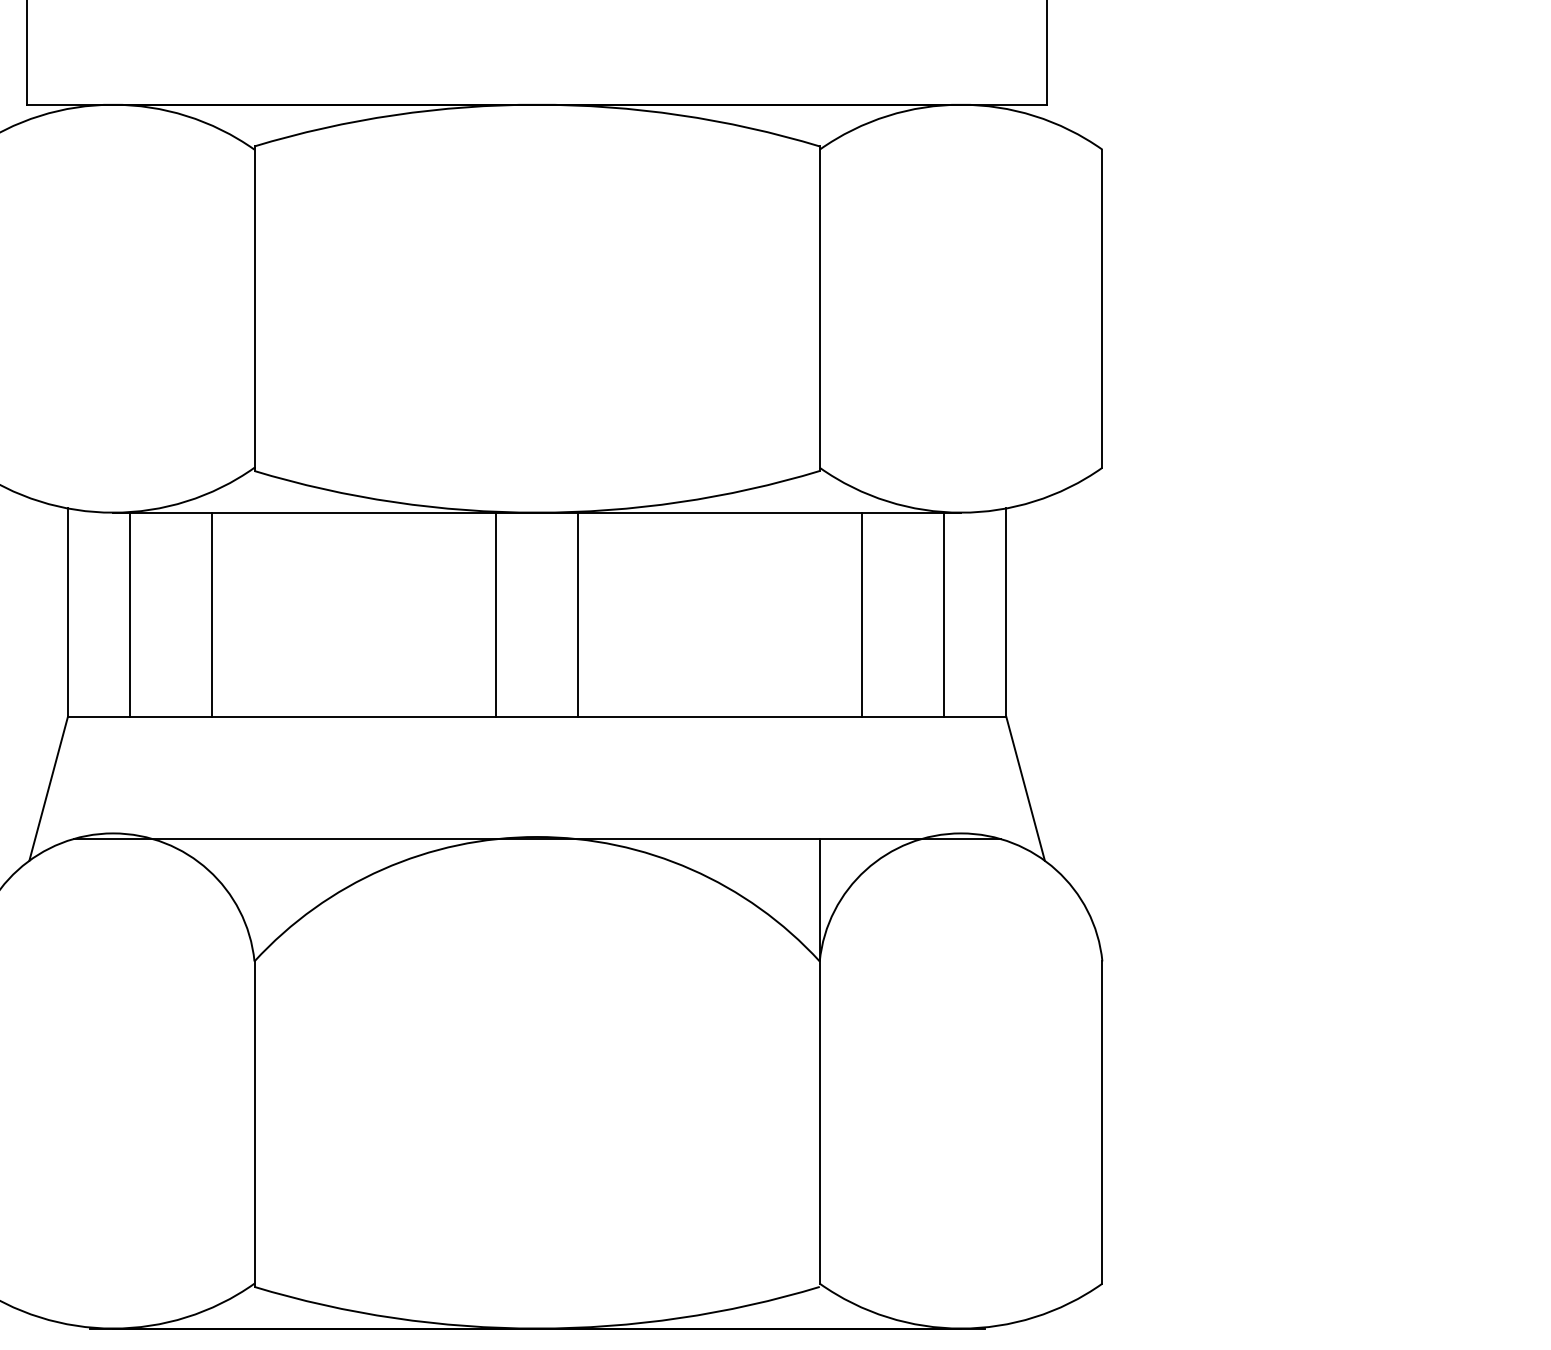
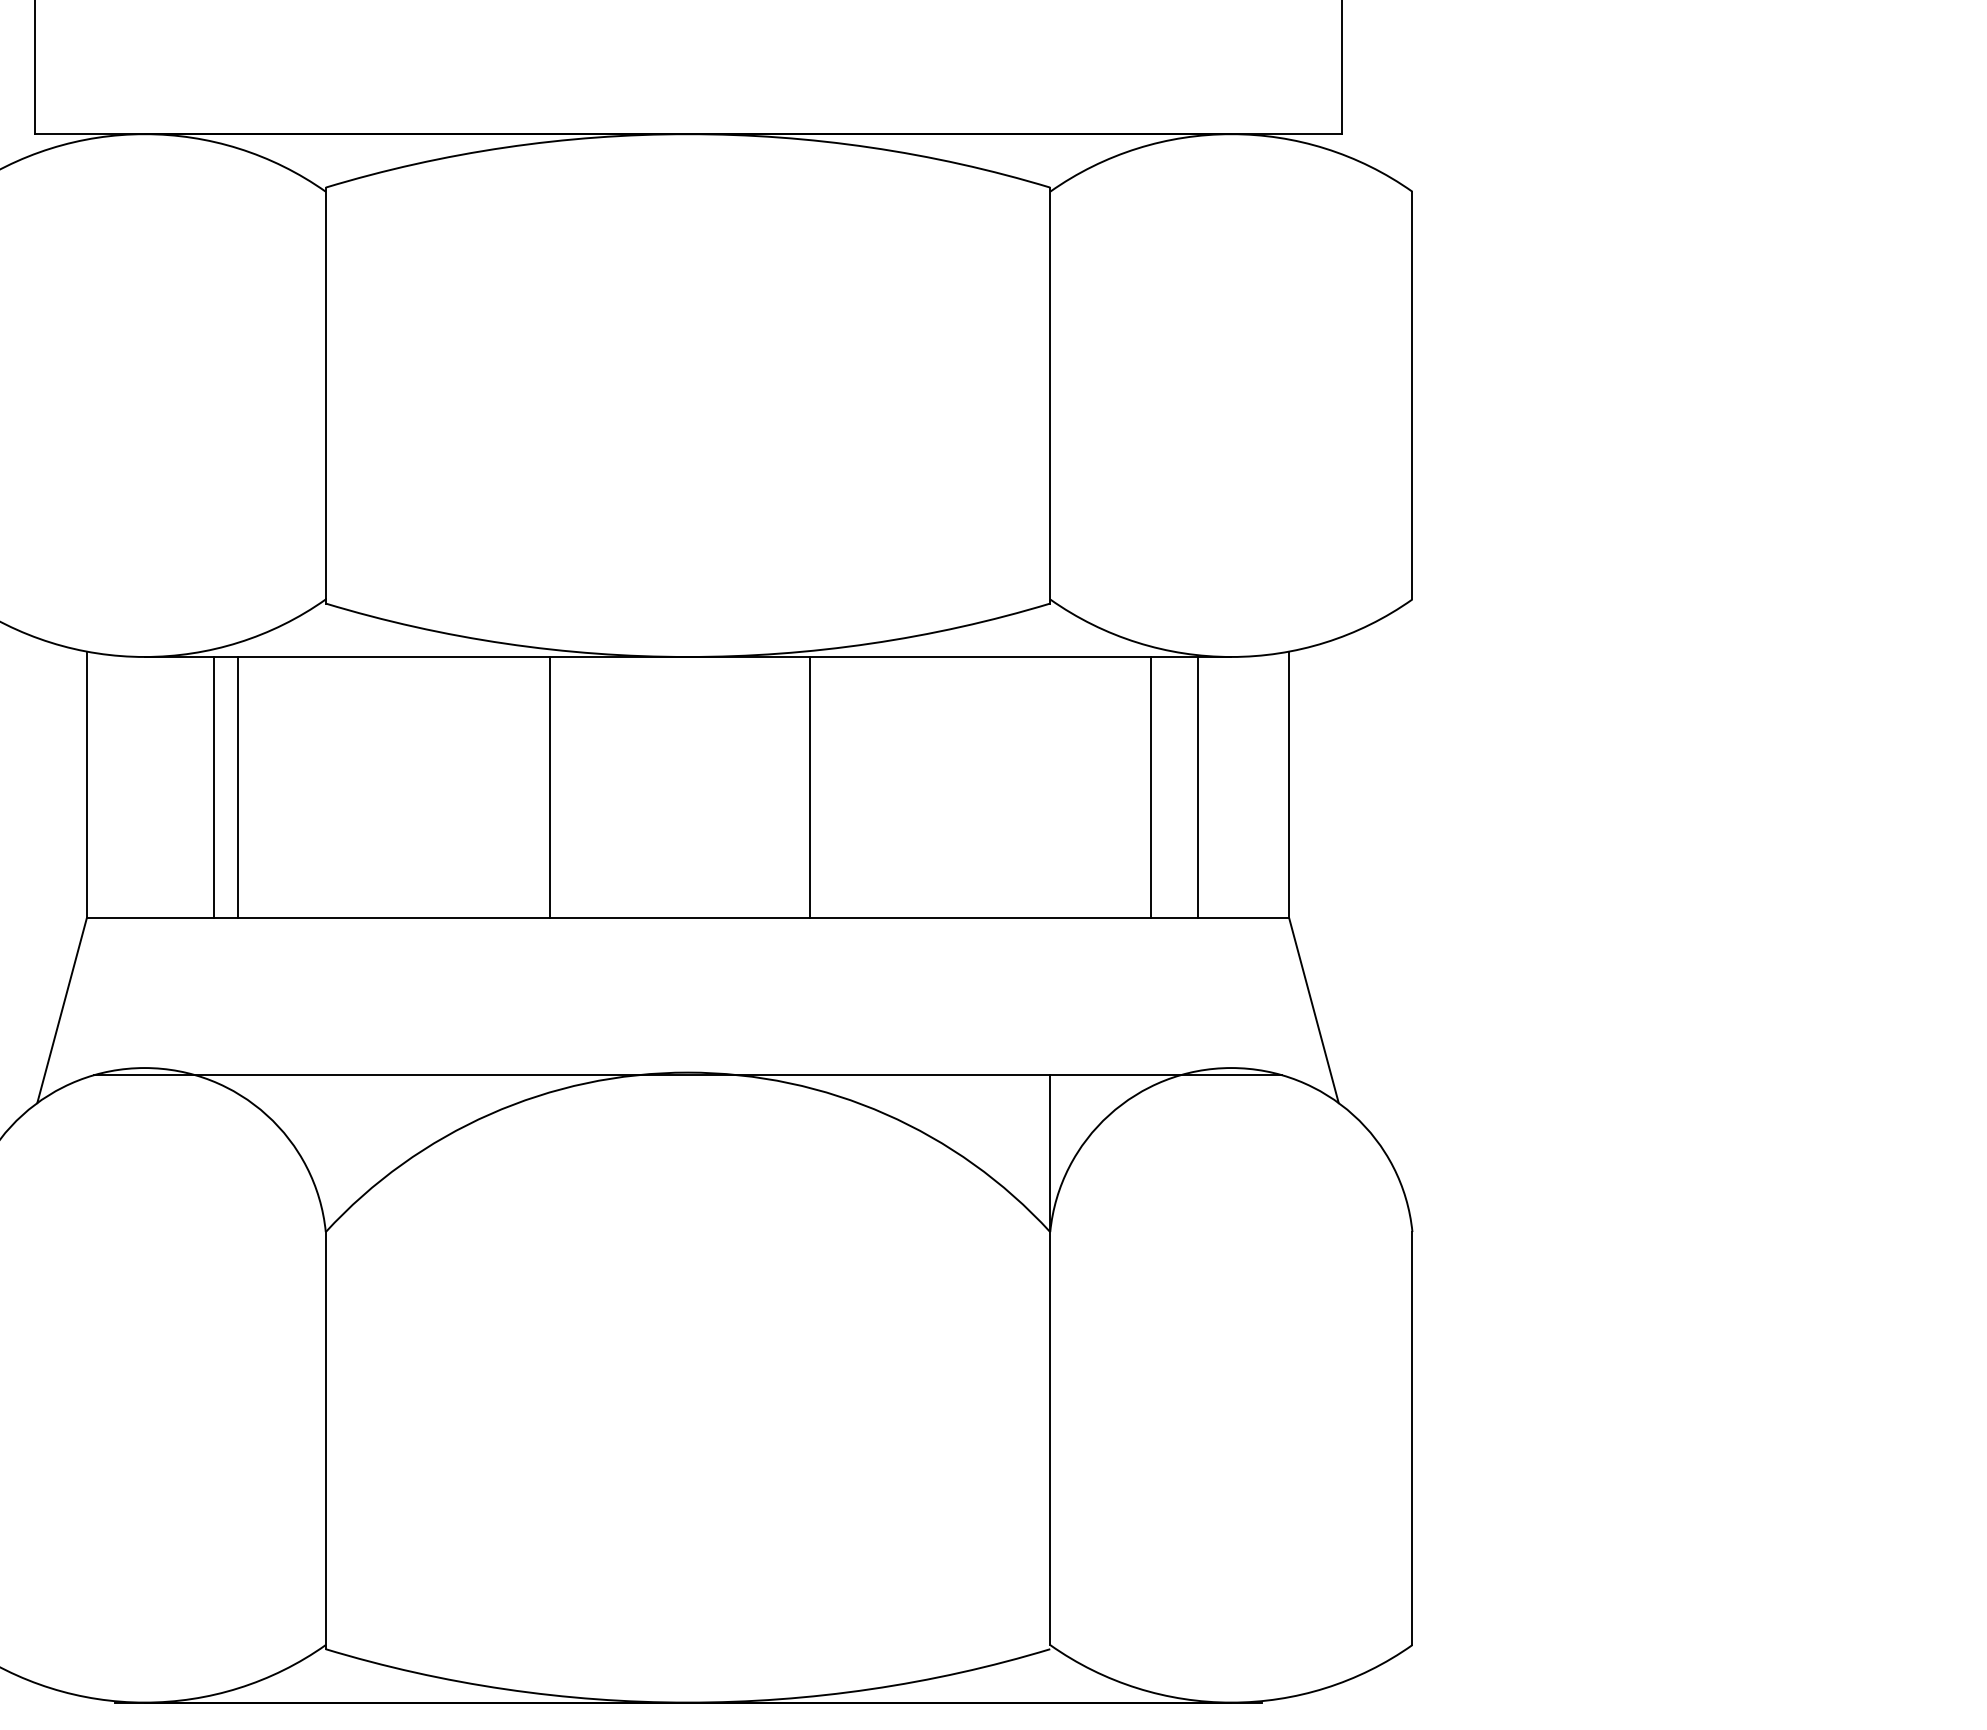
line: (130, 614) -> (237, 787), moved
line: (212, 614) -> (214, 787), moved
line: (496, 614) -> (549, 787), moved
line: (578, 614) -> (810, 787), moved
line: (862, 614) -> (1197, 787), moved
line: (944, 614) -> (1151, 787), moved

